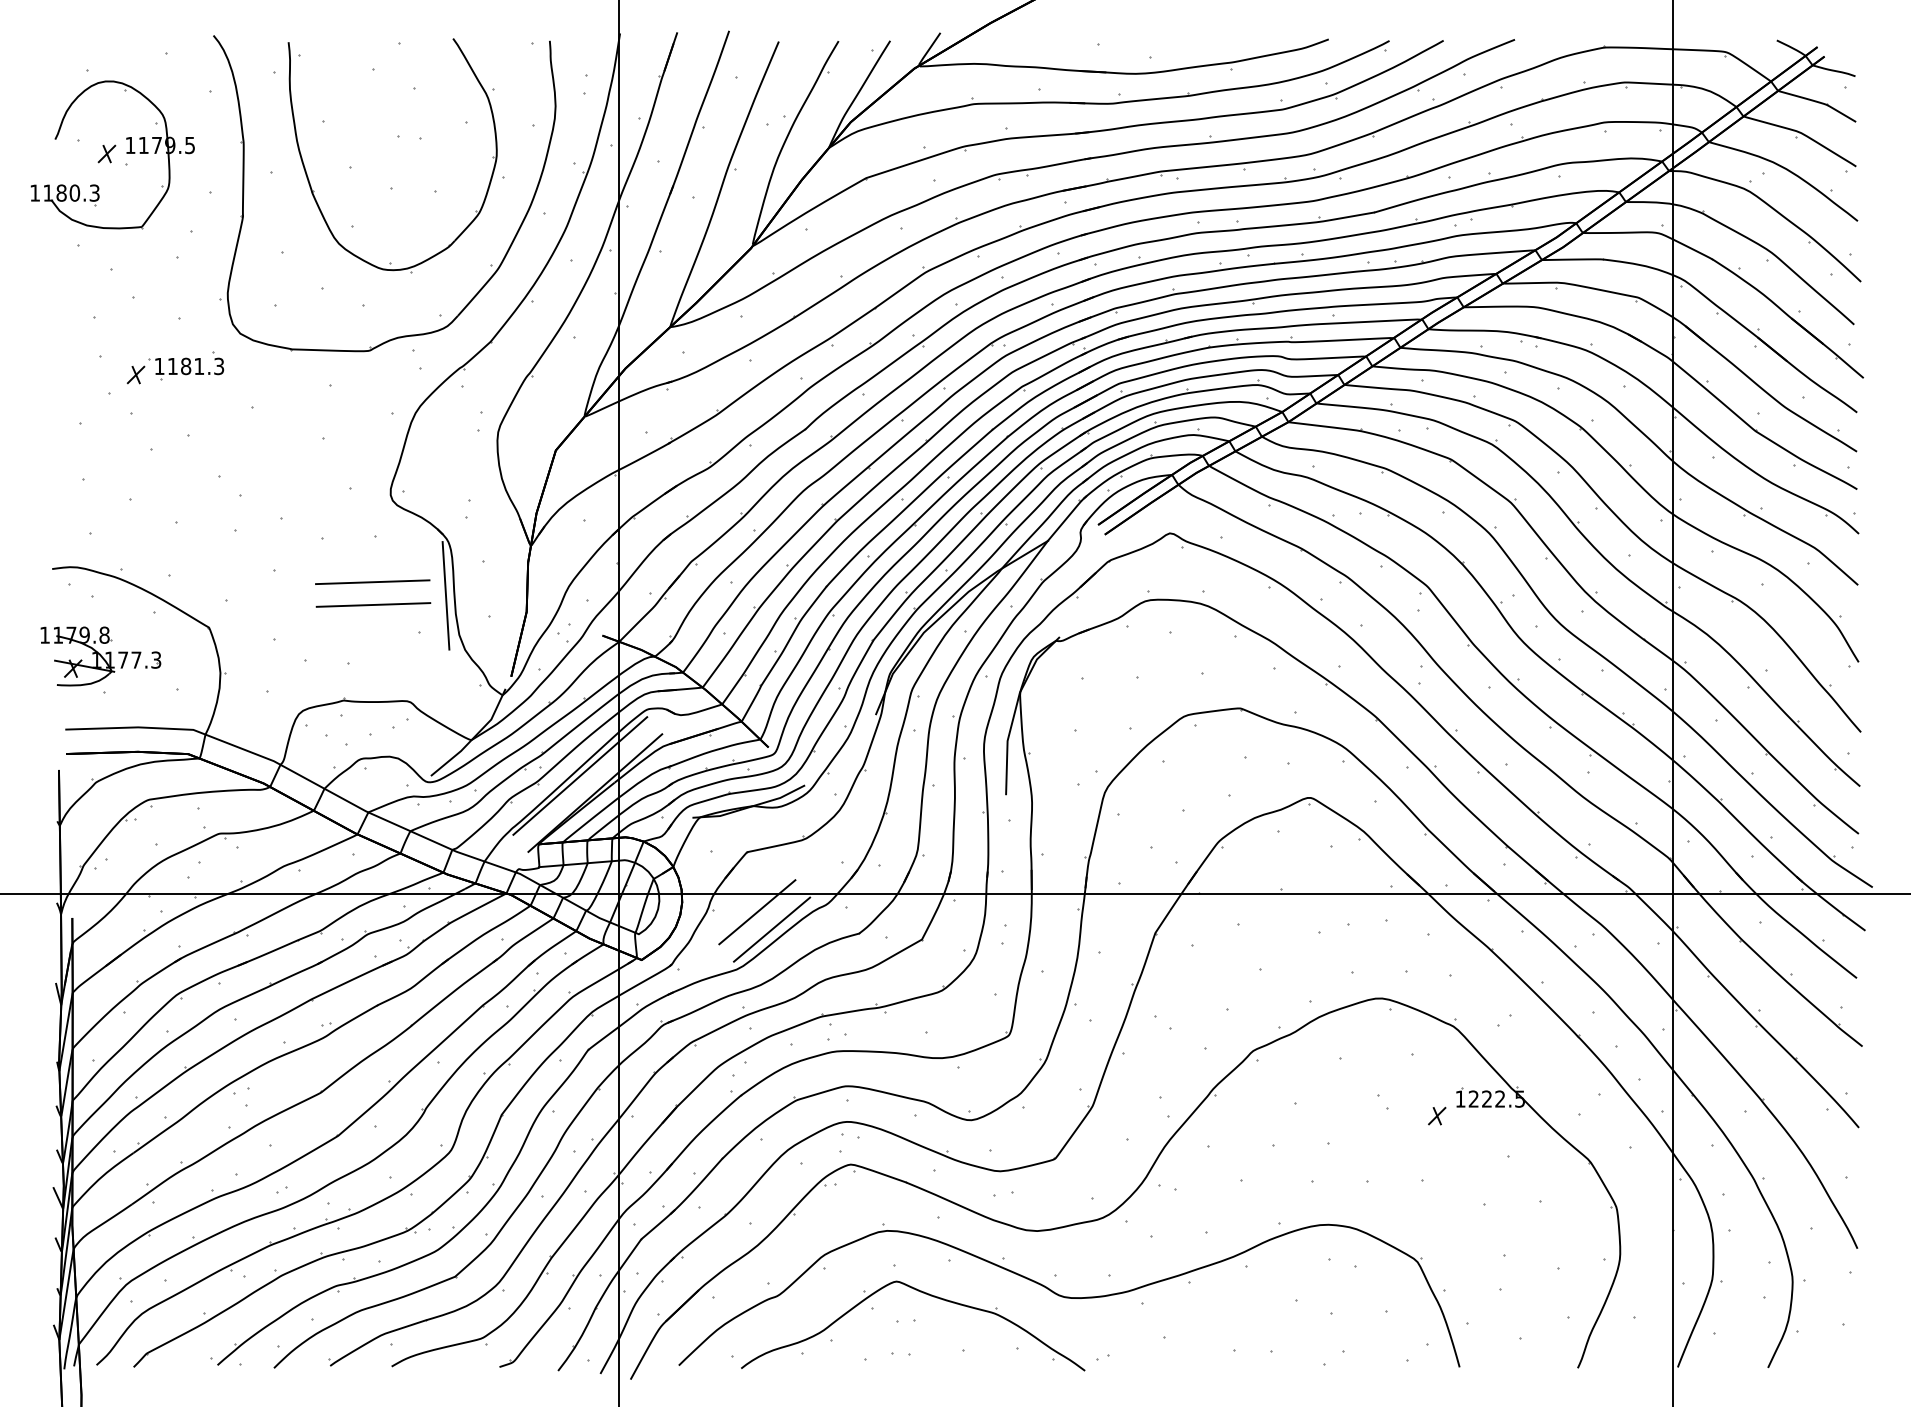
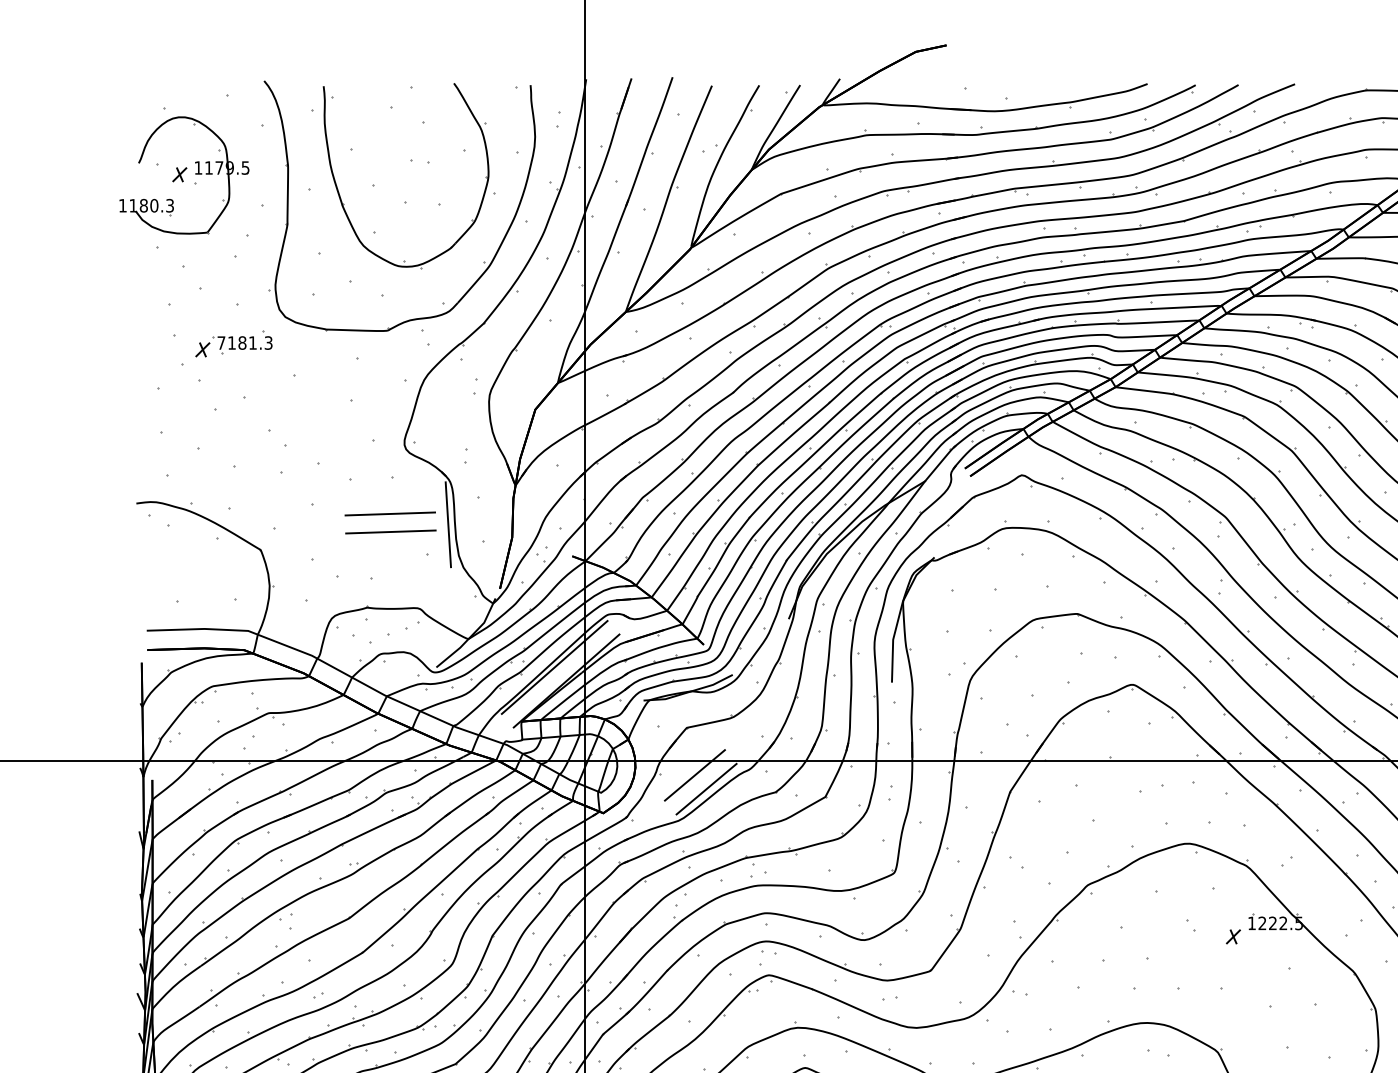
text: (159, 366) -> (221, 343), 1181.3 -> 7181.3
part: (100, 656) -> (174, 572), removed

